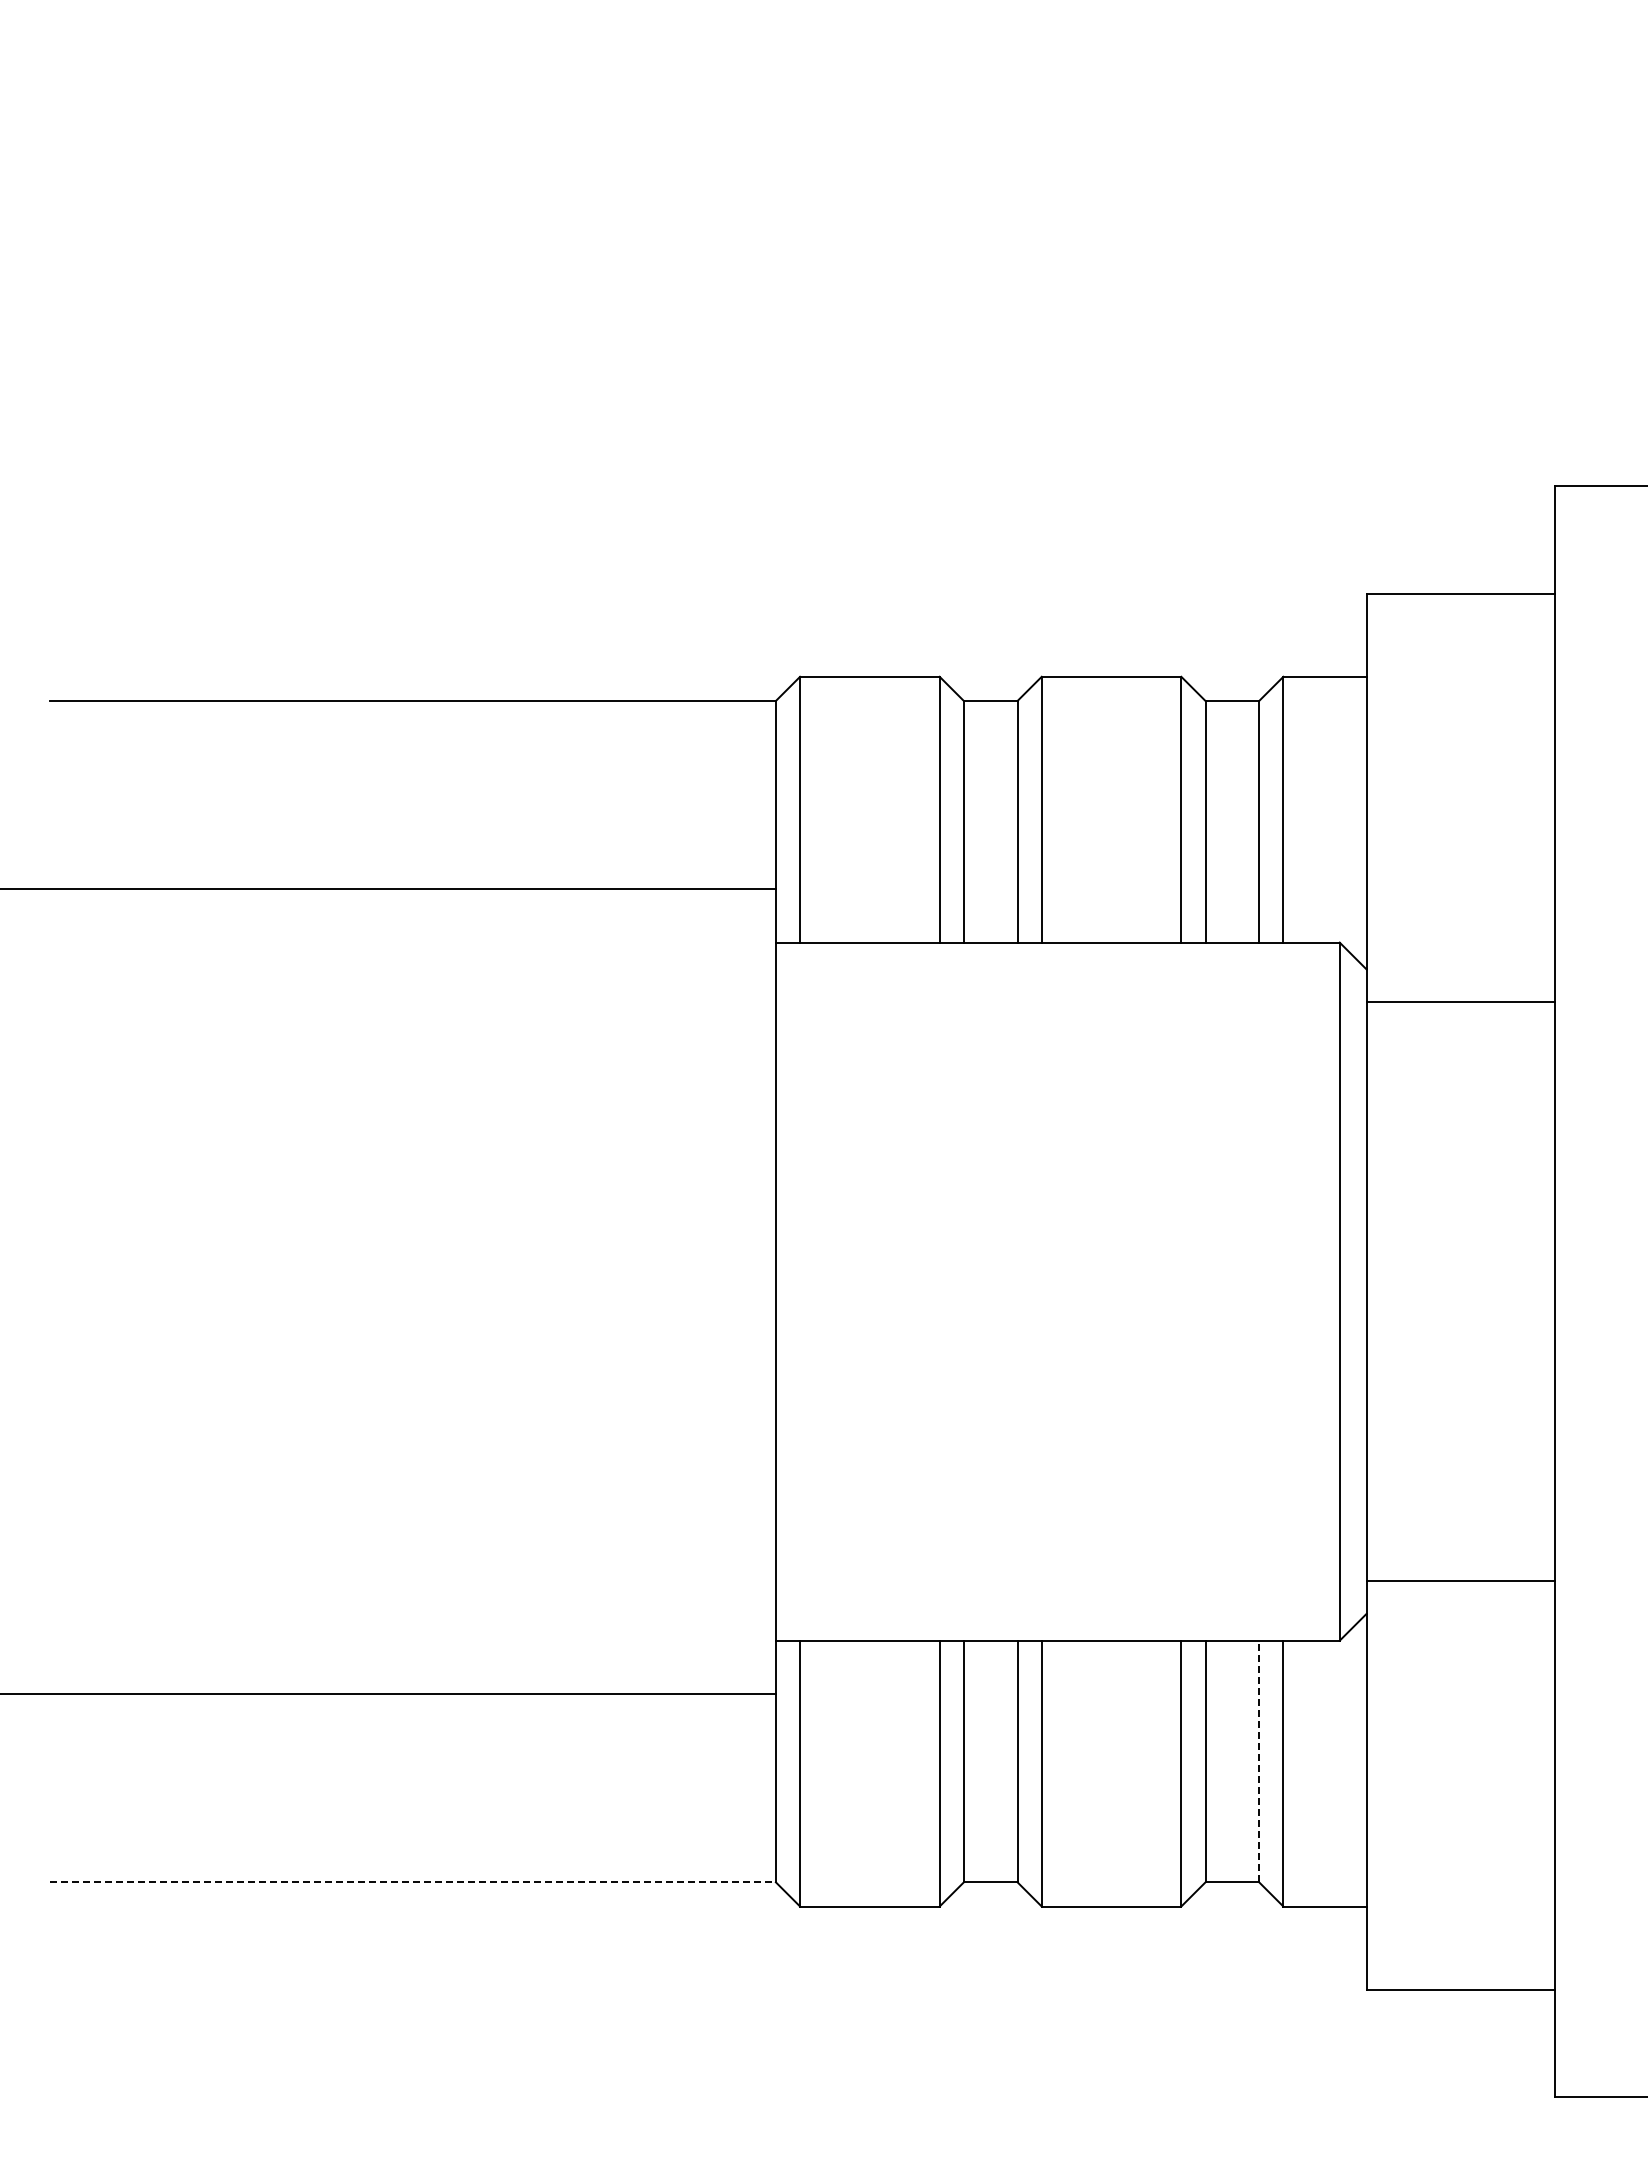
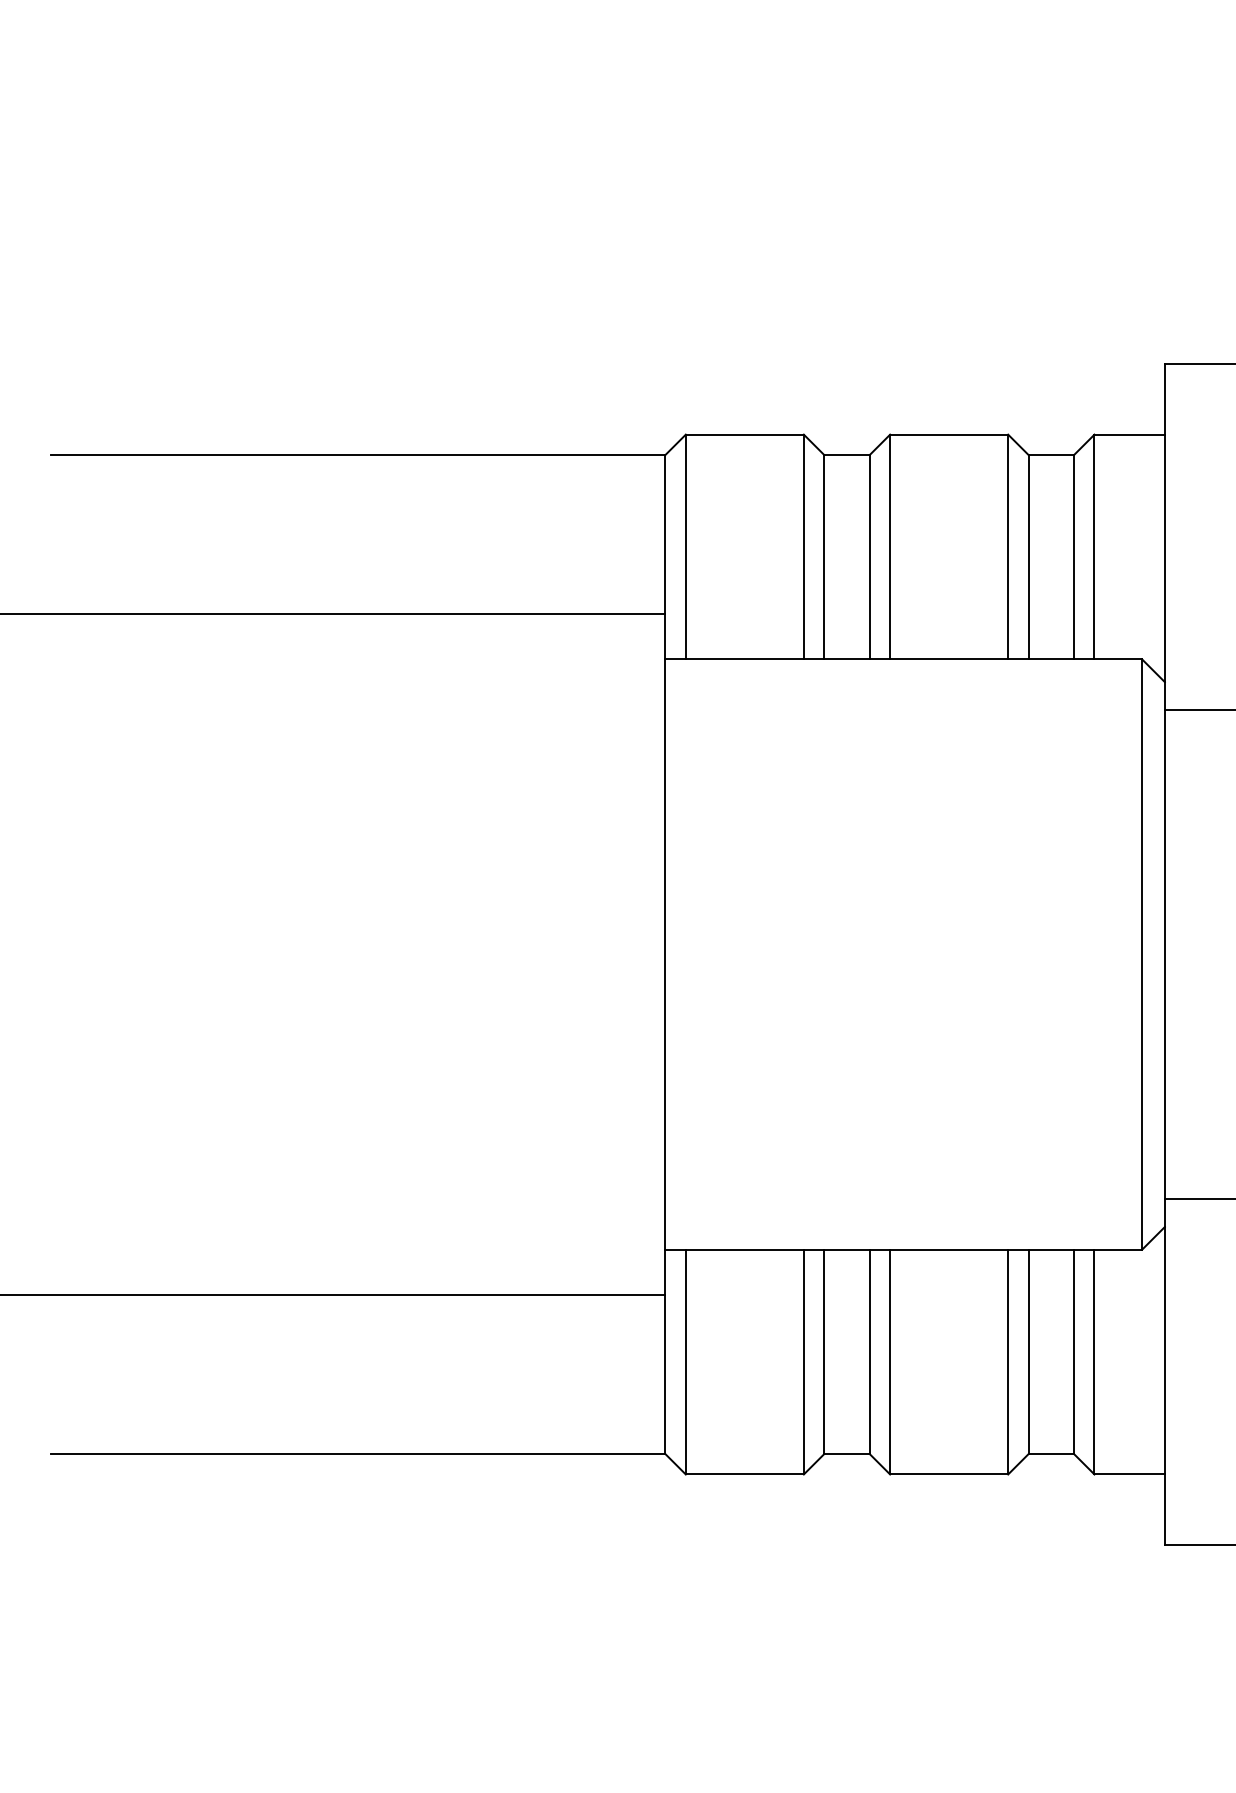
line: (1259, 1761) -> (1074, 1351), dashed -> solid
line: (413, 1882) -> (358, 1454), dashed -> solid

